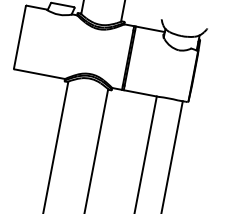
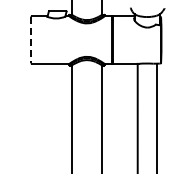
line: (20, 37) -> (31, 40), solid -> dashed

